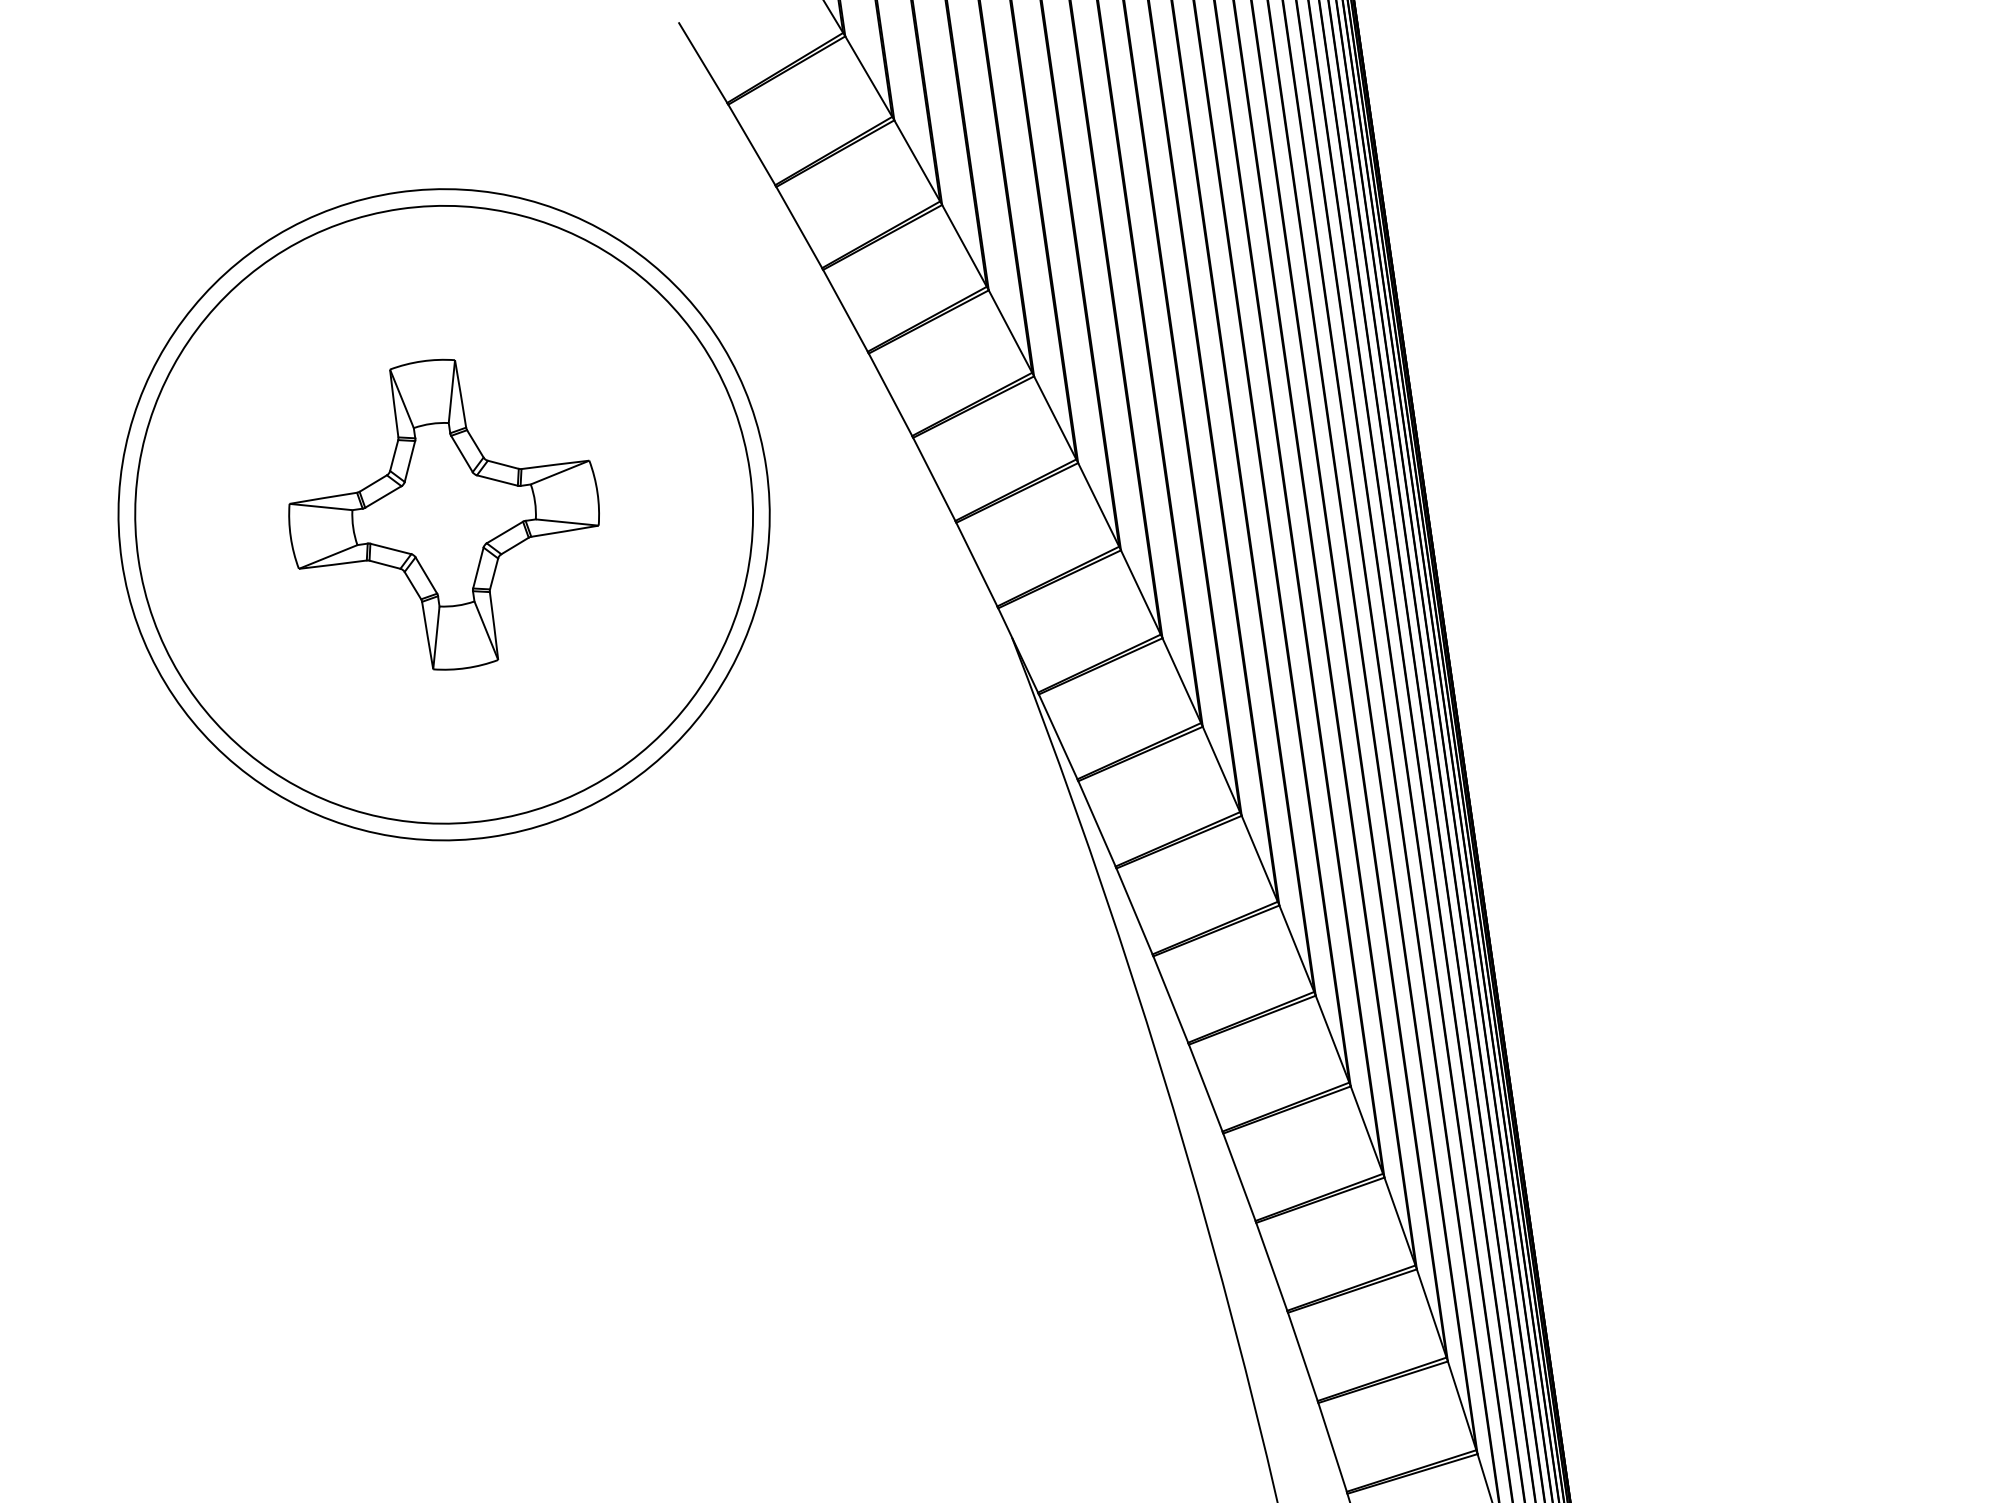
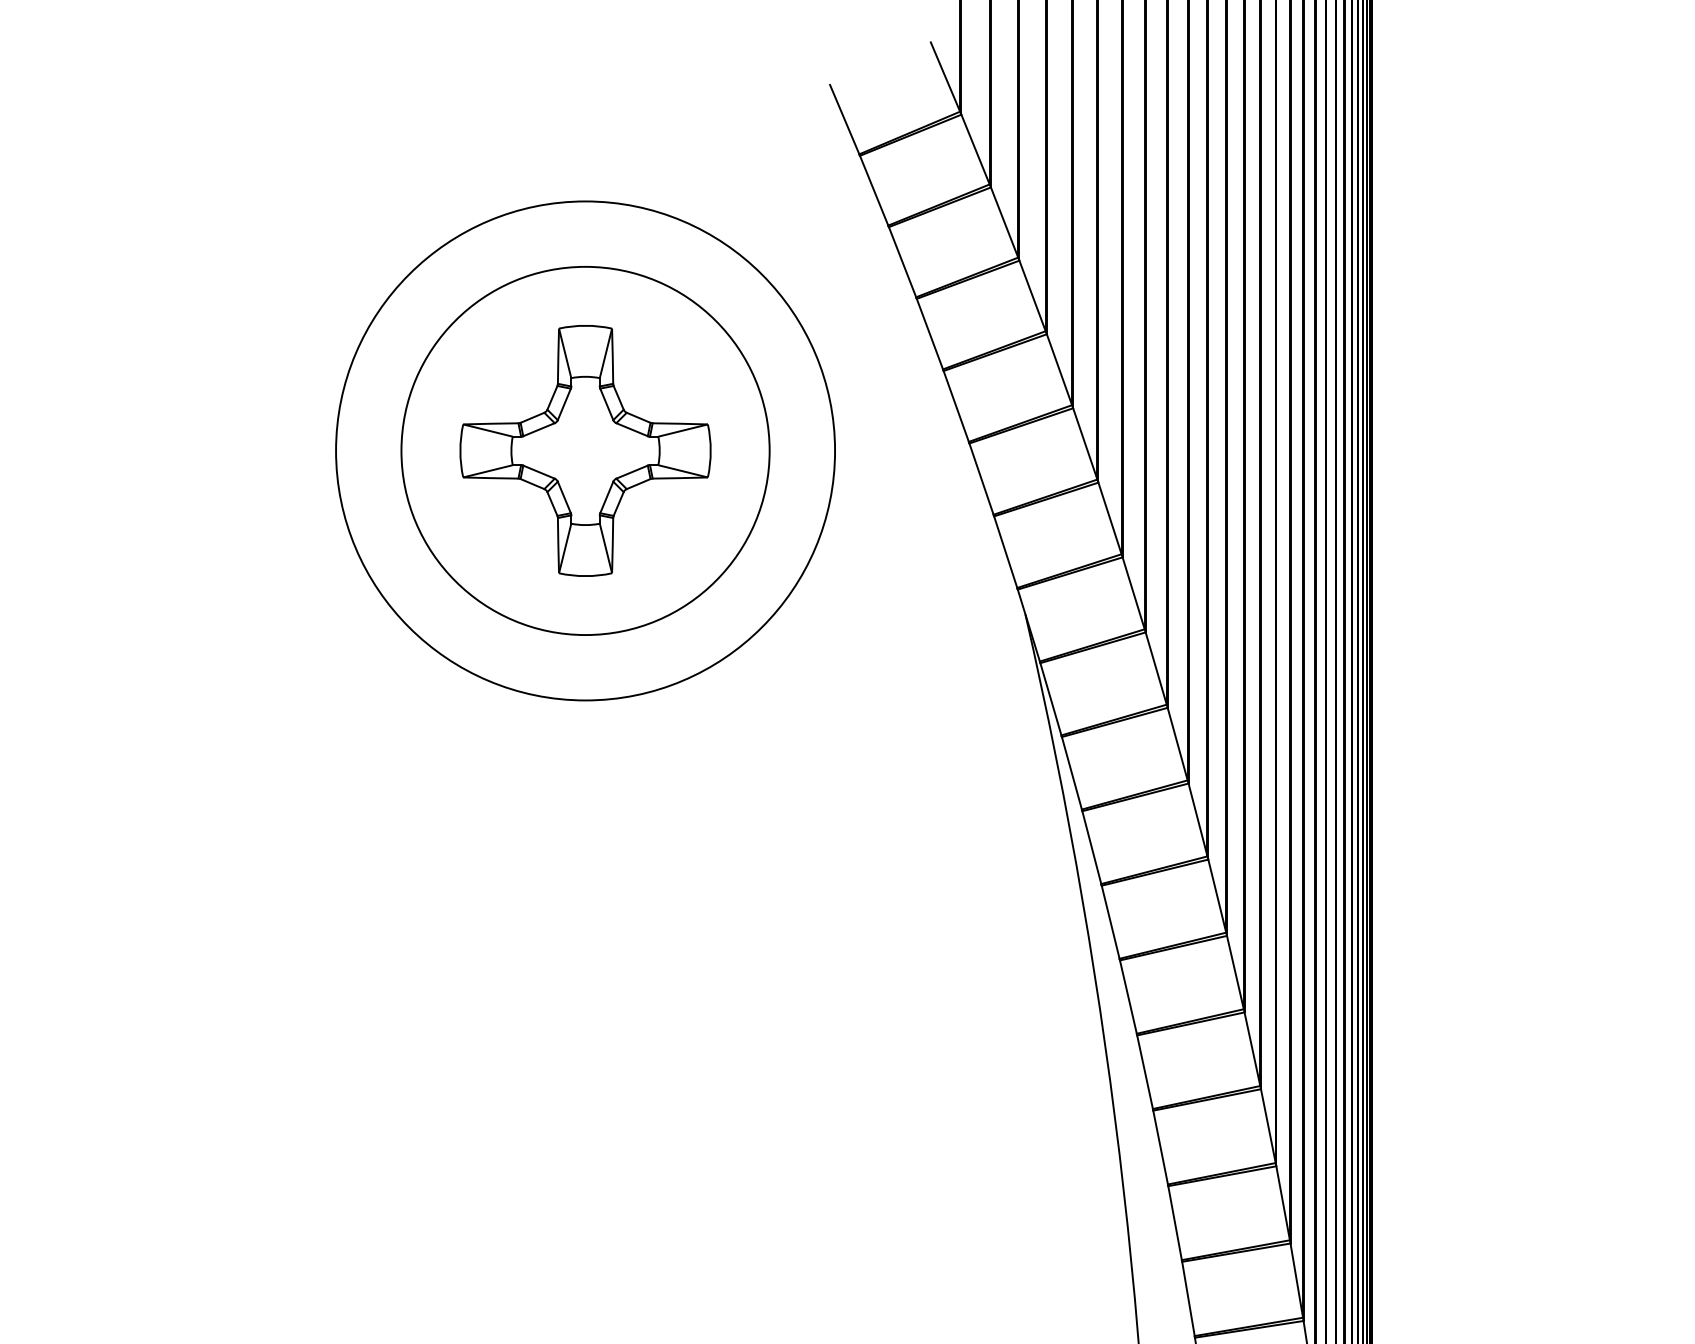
circle: (443, 514) -> (585, 450), size x0.7

